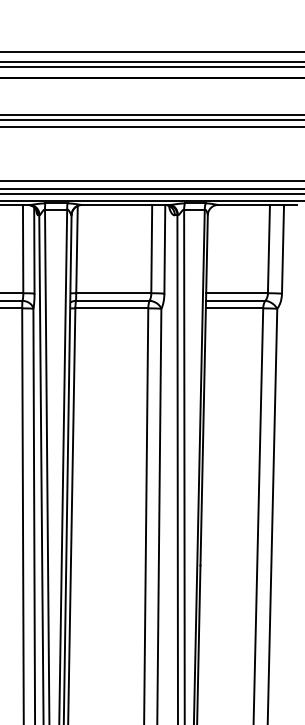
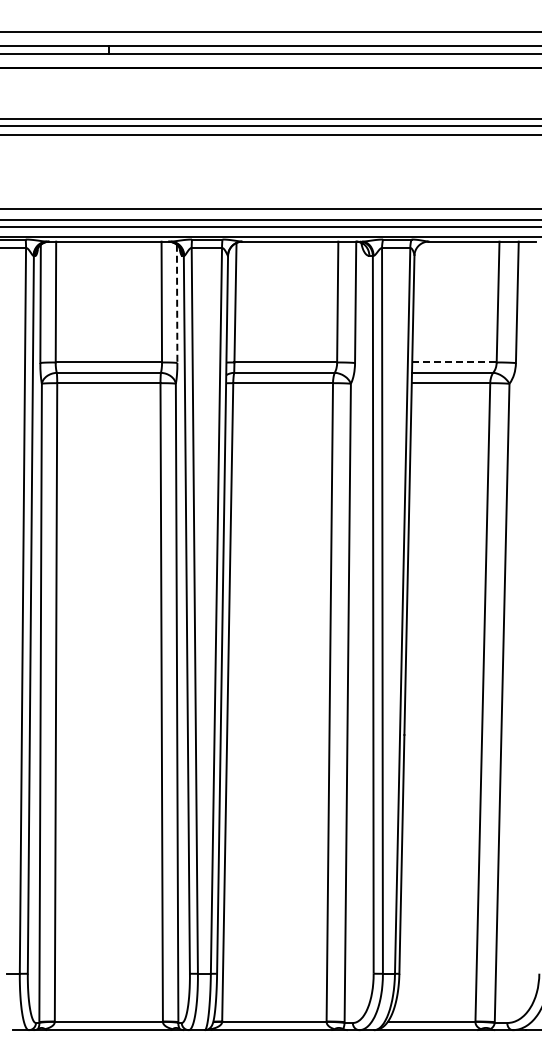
line: (34, 250) -> (177, 304), solid -> dashed
line: (237, 293) -> (454, 362), solid -> dashed

